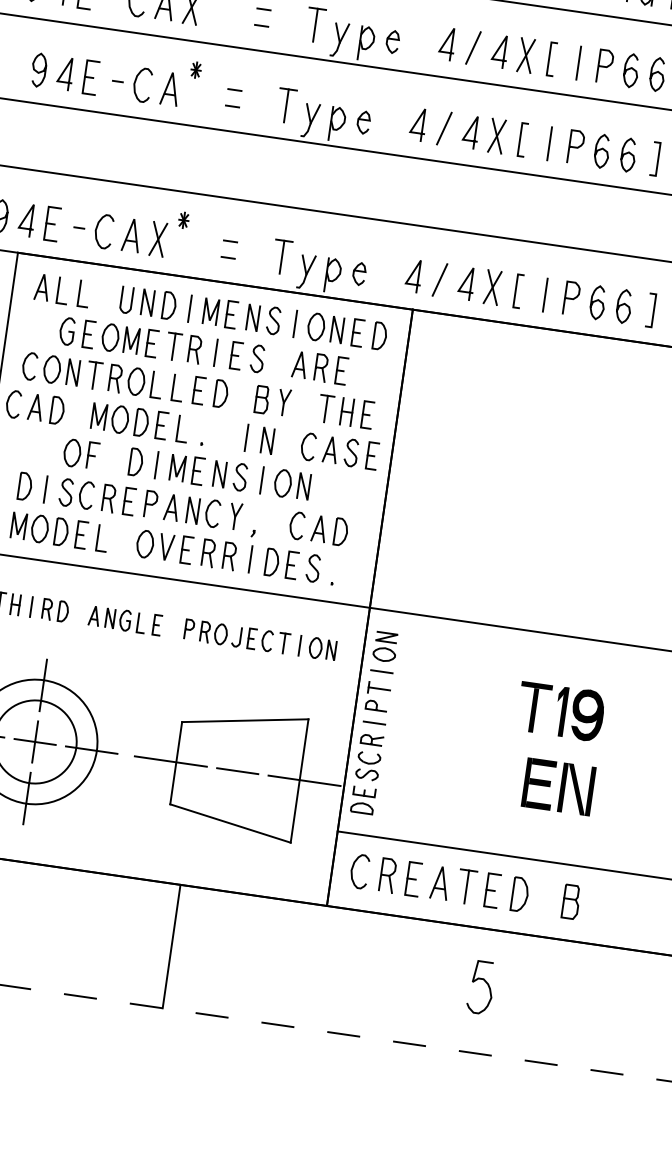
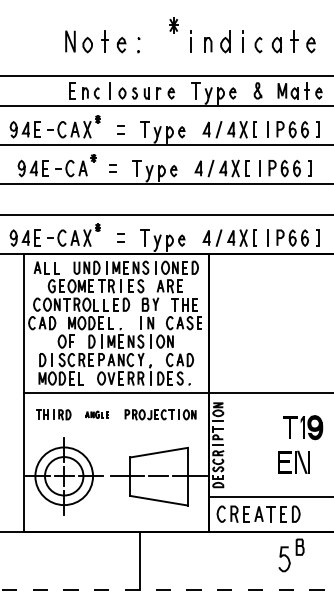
part: (125, 619) -> (97, 414), size x0.7
part: (558, 785) -> (293, 461), moved
part: (570, 900) -> (299, 546), moved

